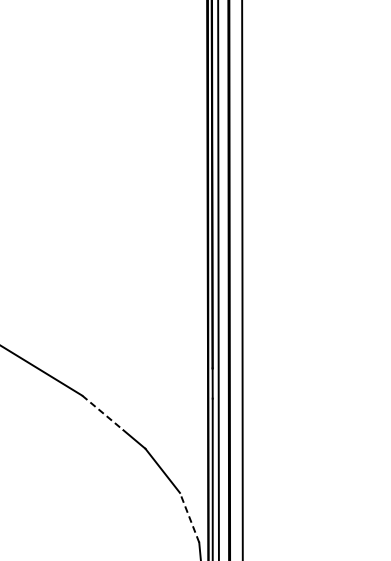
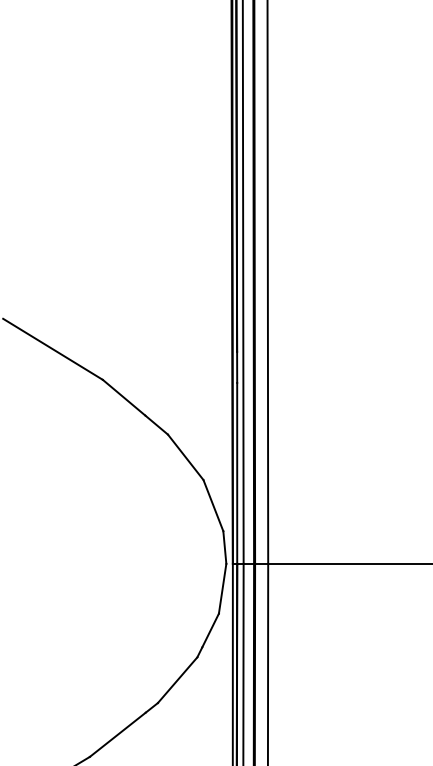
line: (103, 412) -> (124, 397), dashed -> solid
line: (189, 517) -> (213, 505), dashed -> solid

